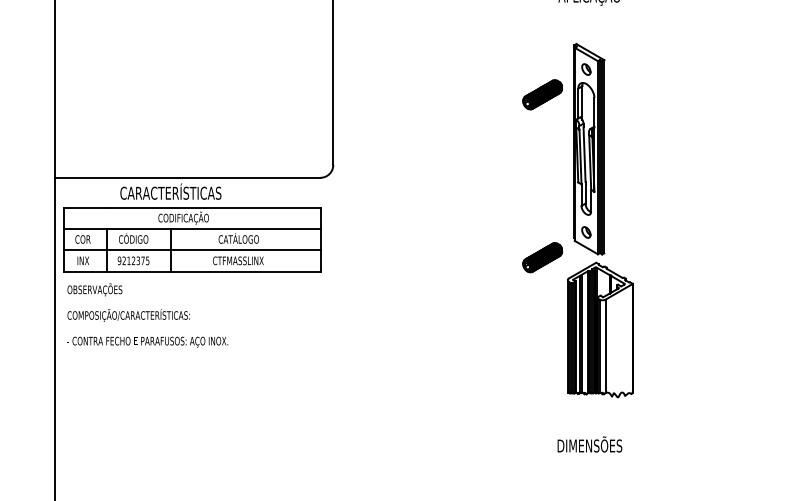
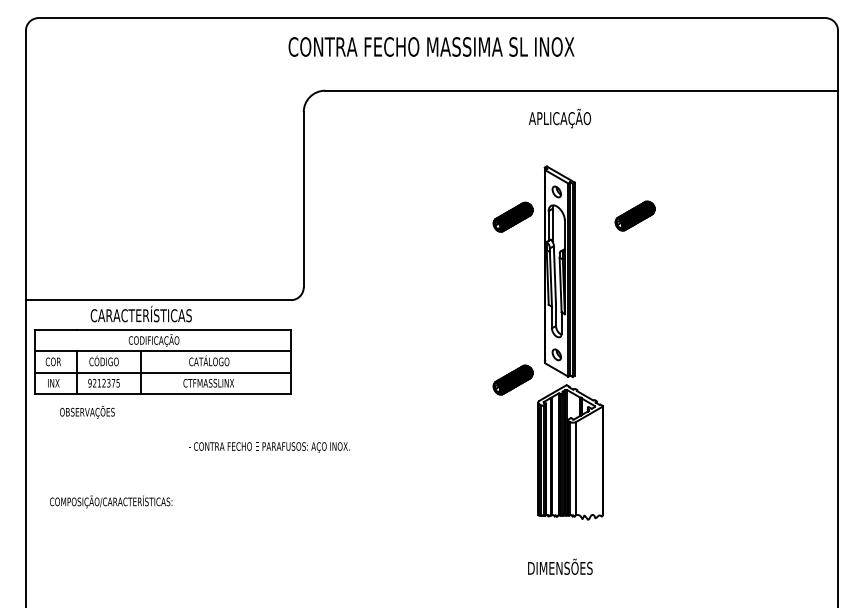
part: (664, 93) -> (634, 215), added
text: (95, 289) -> (87, 411), moved
text: (129, 315) -> (111, 501), moved
text: (148, 342) -> (269, 447), moved

